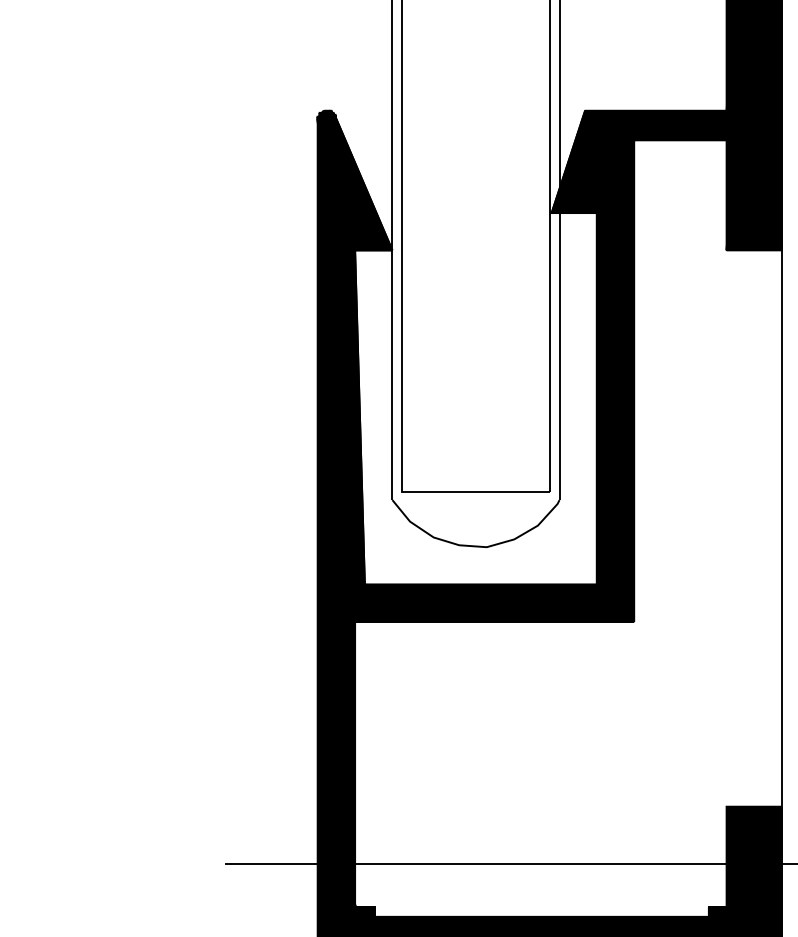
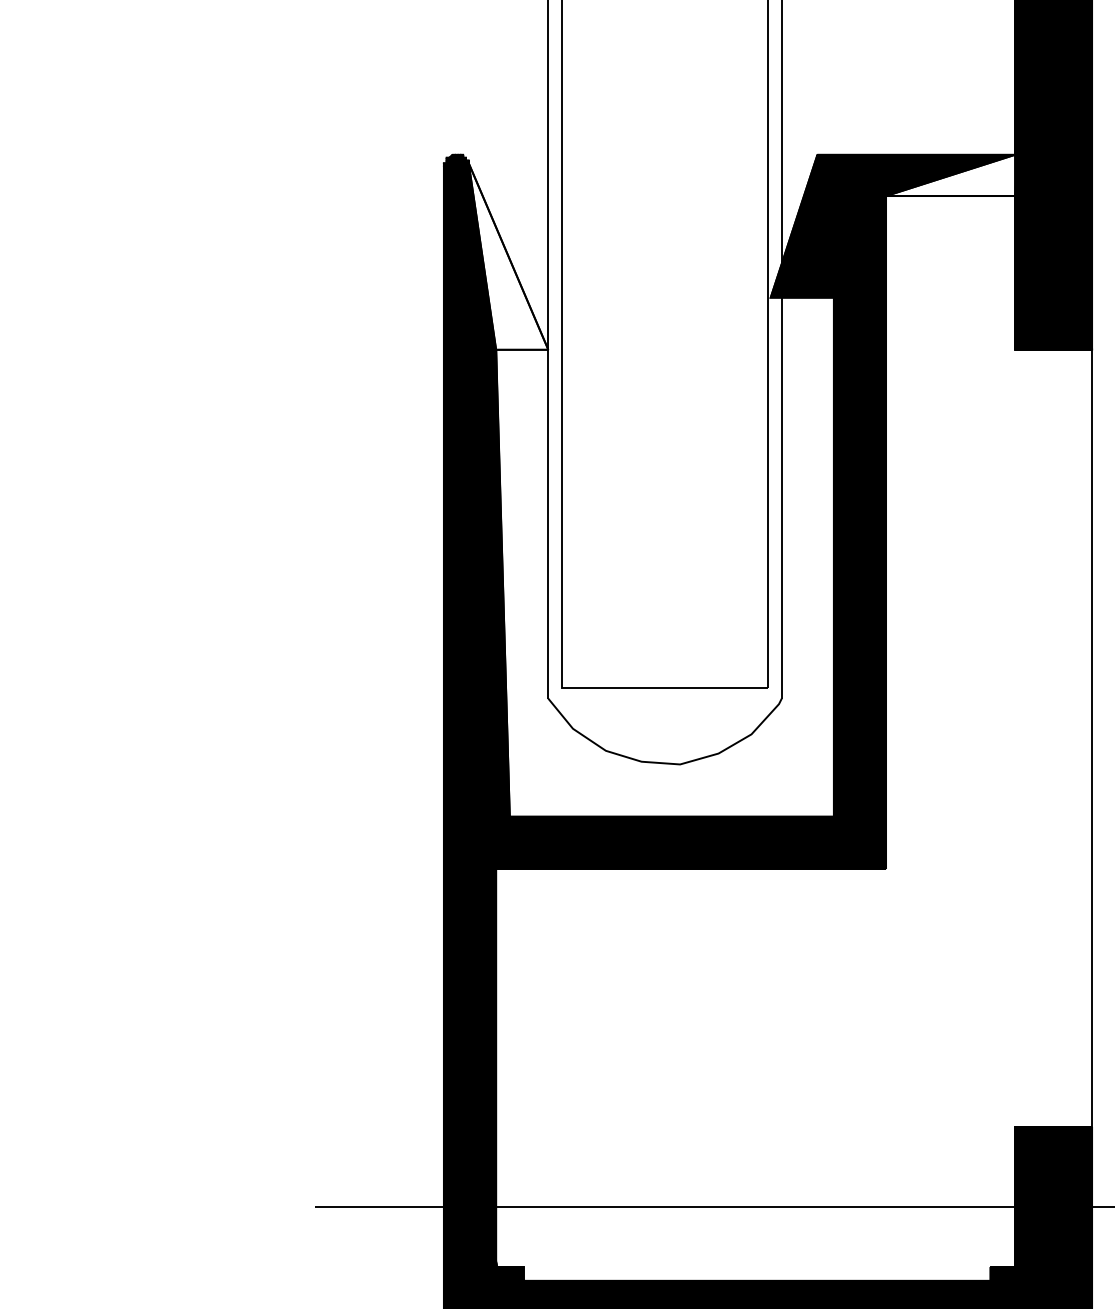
fill: (680, 125) -> (950, 175), removed
fill: (363, 183) -> (507, 256), removed

